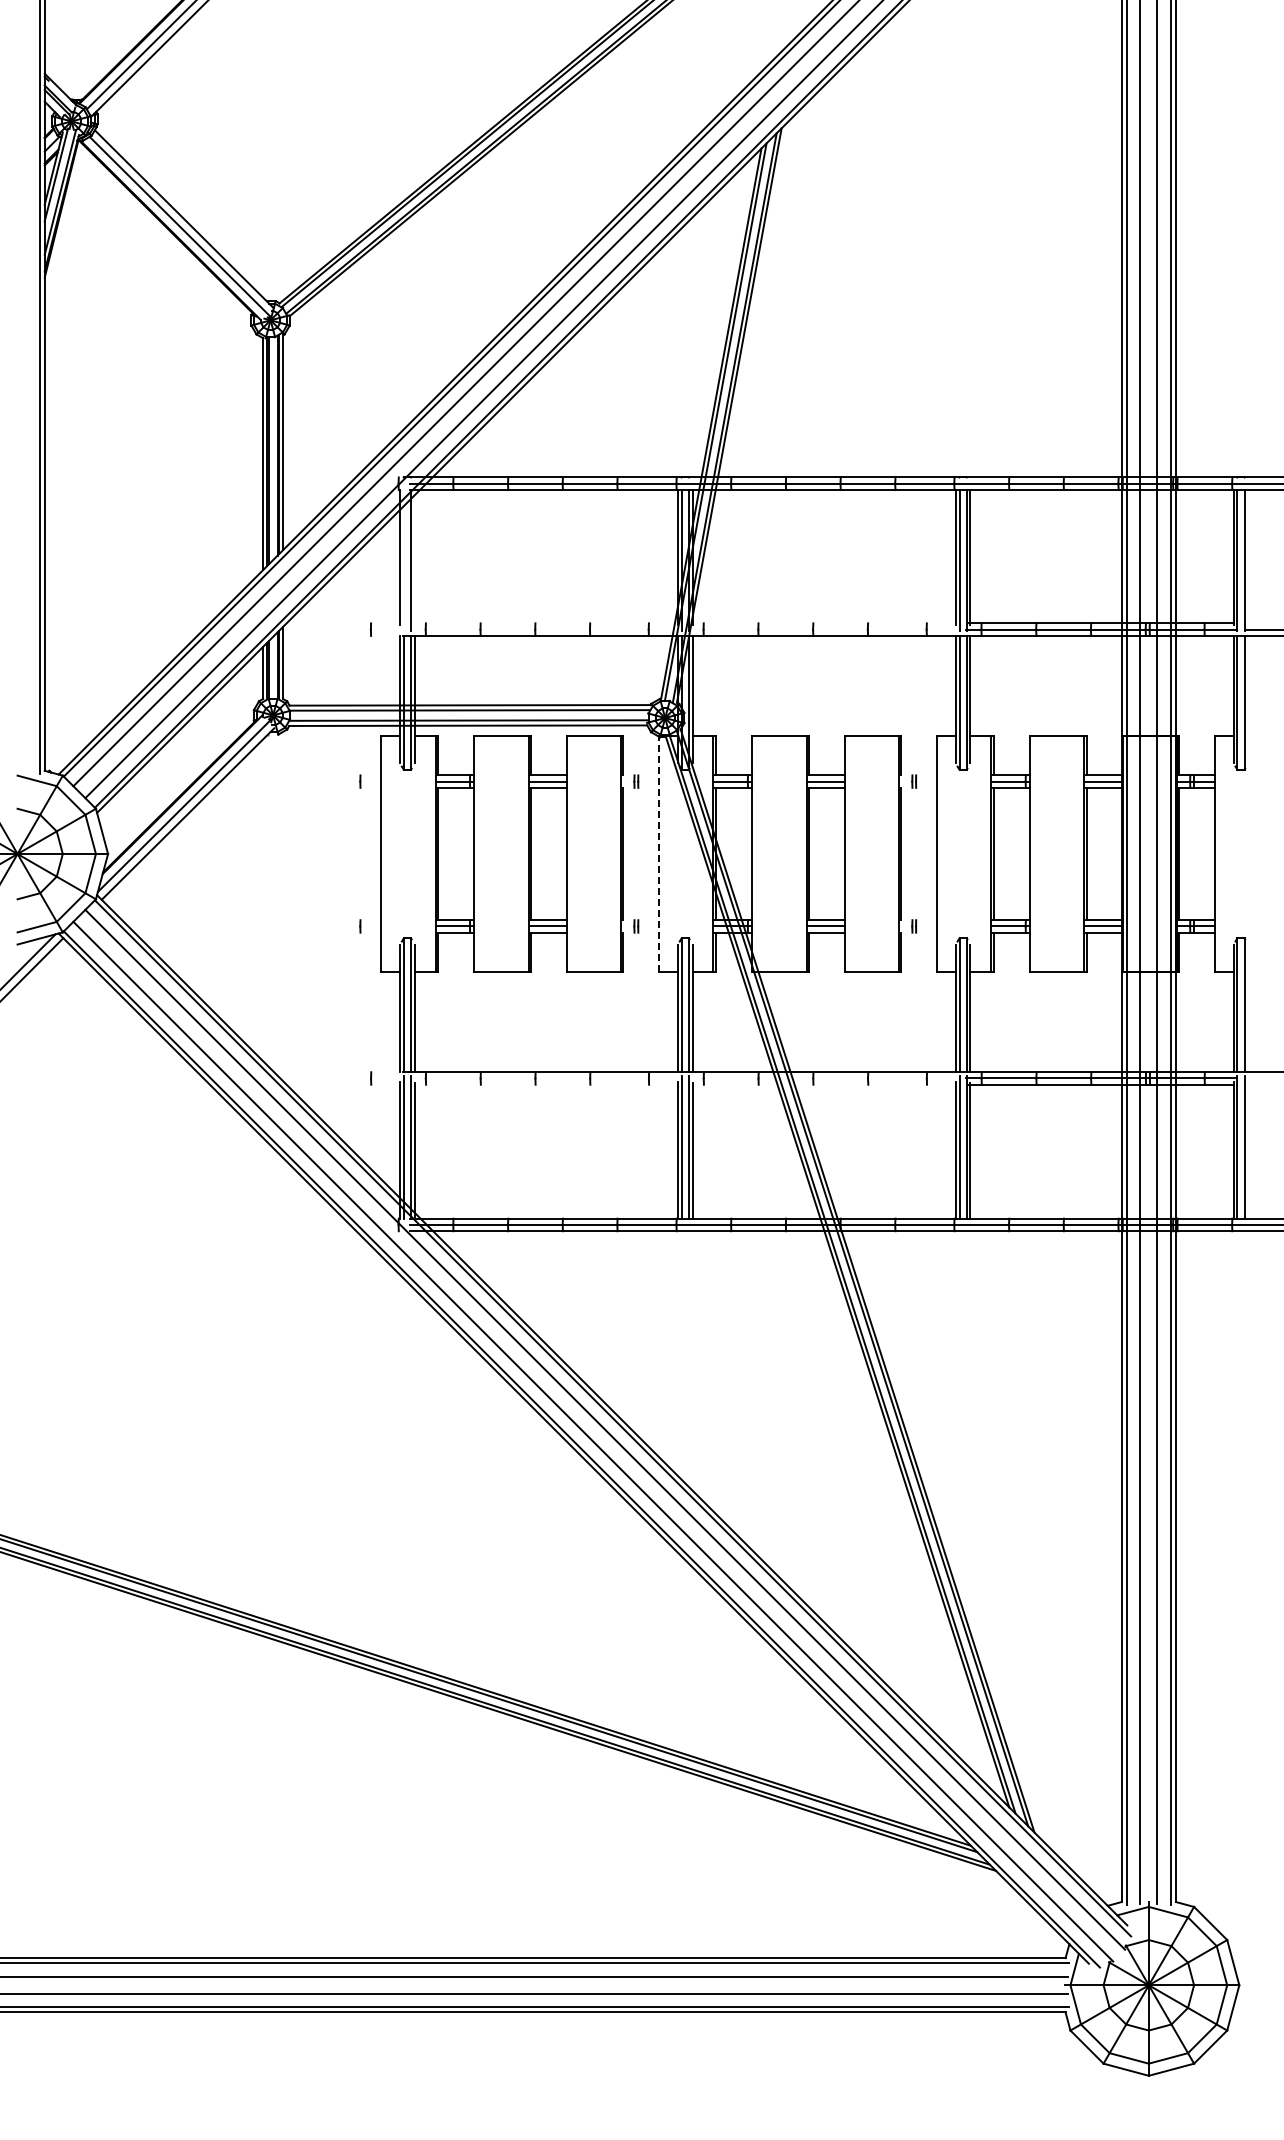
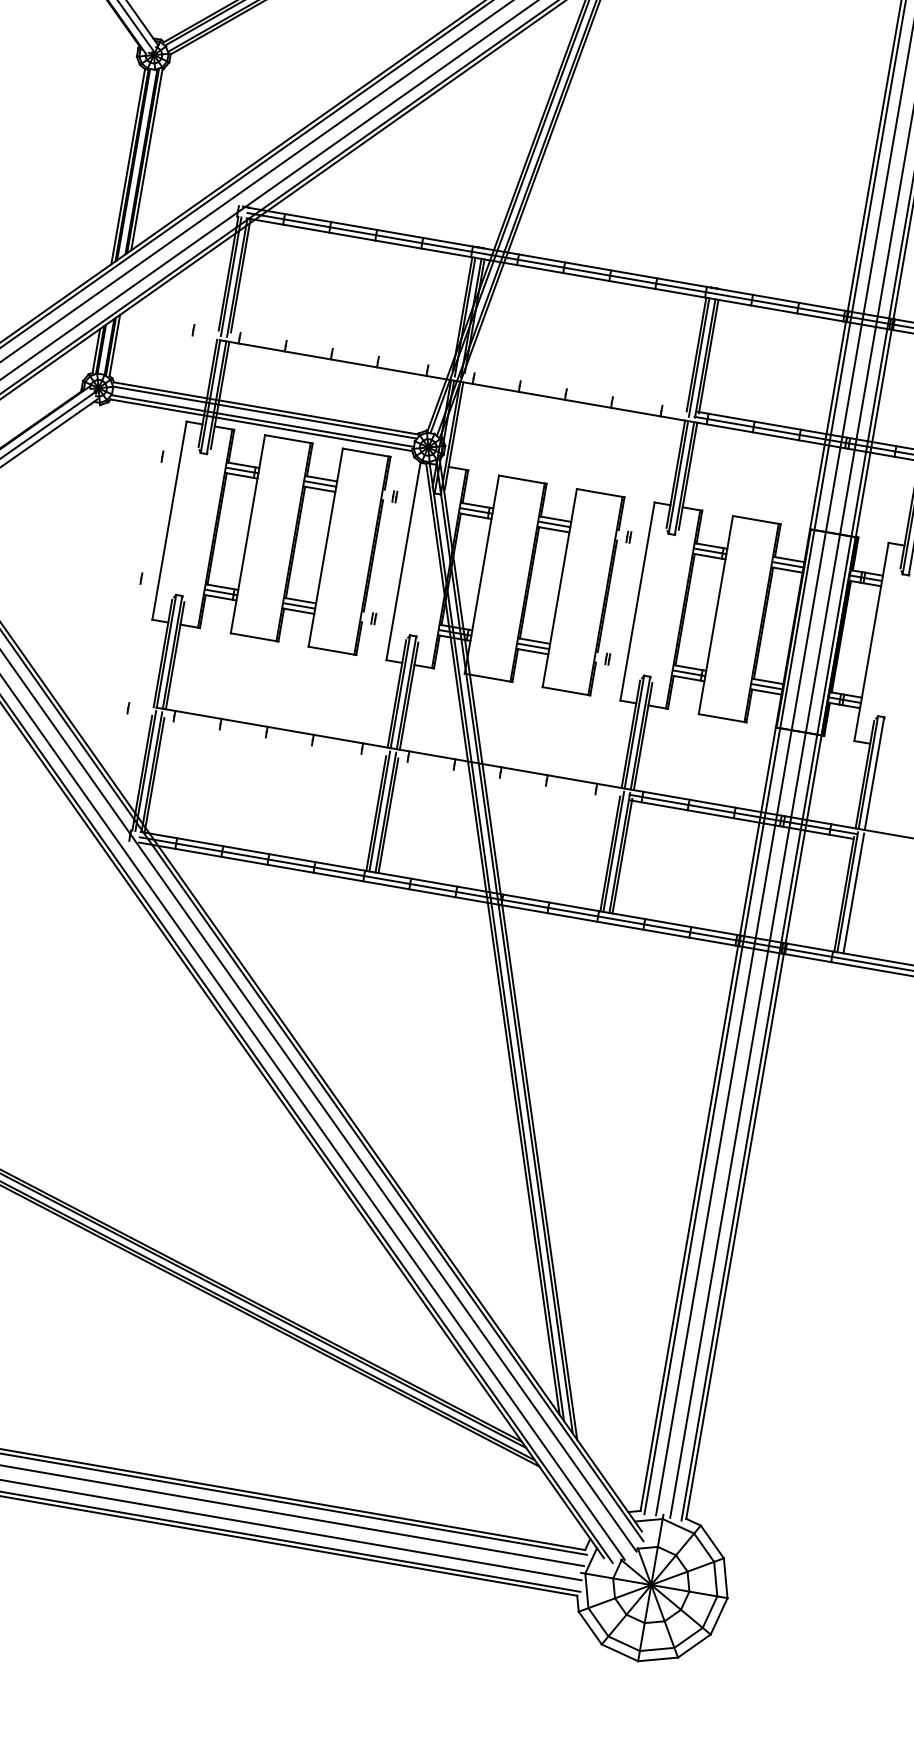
line: (414, 557) -> (240, 275), added
line: (403, 560) -> (230, 276), added
line: (659, 854) -> (403, 561), dashed -> solid

